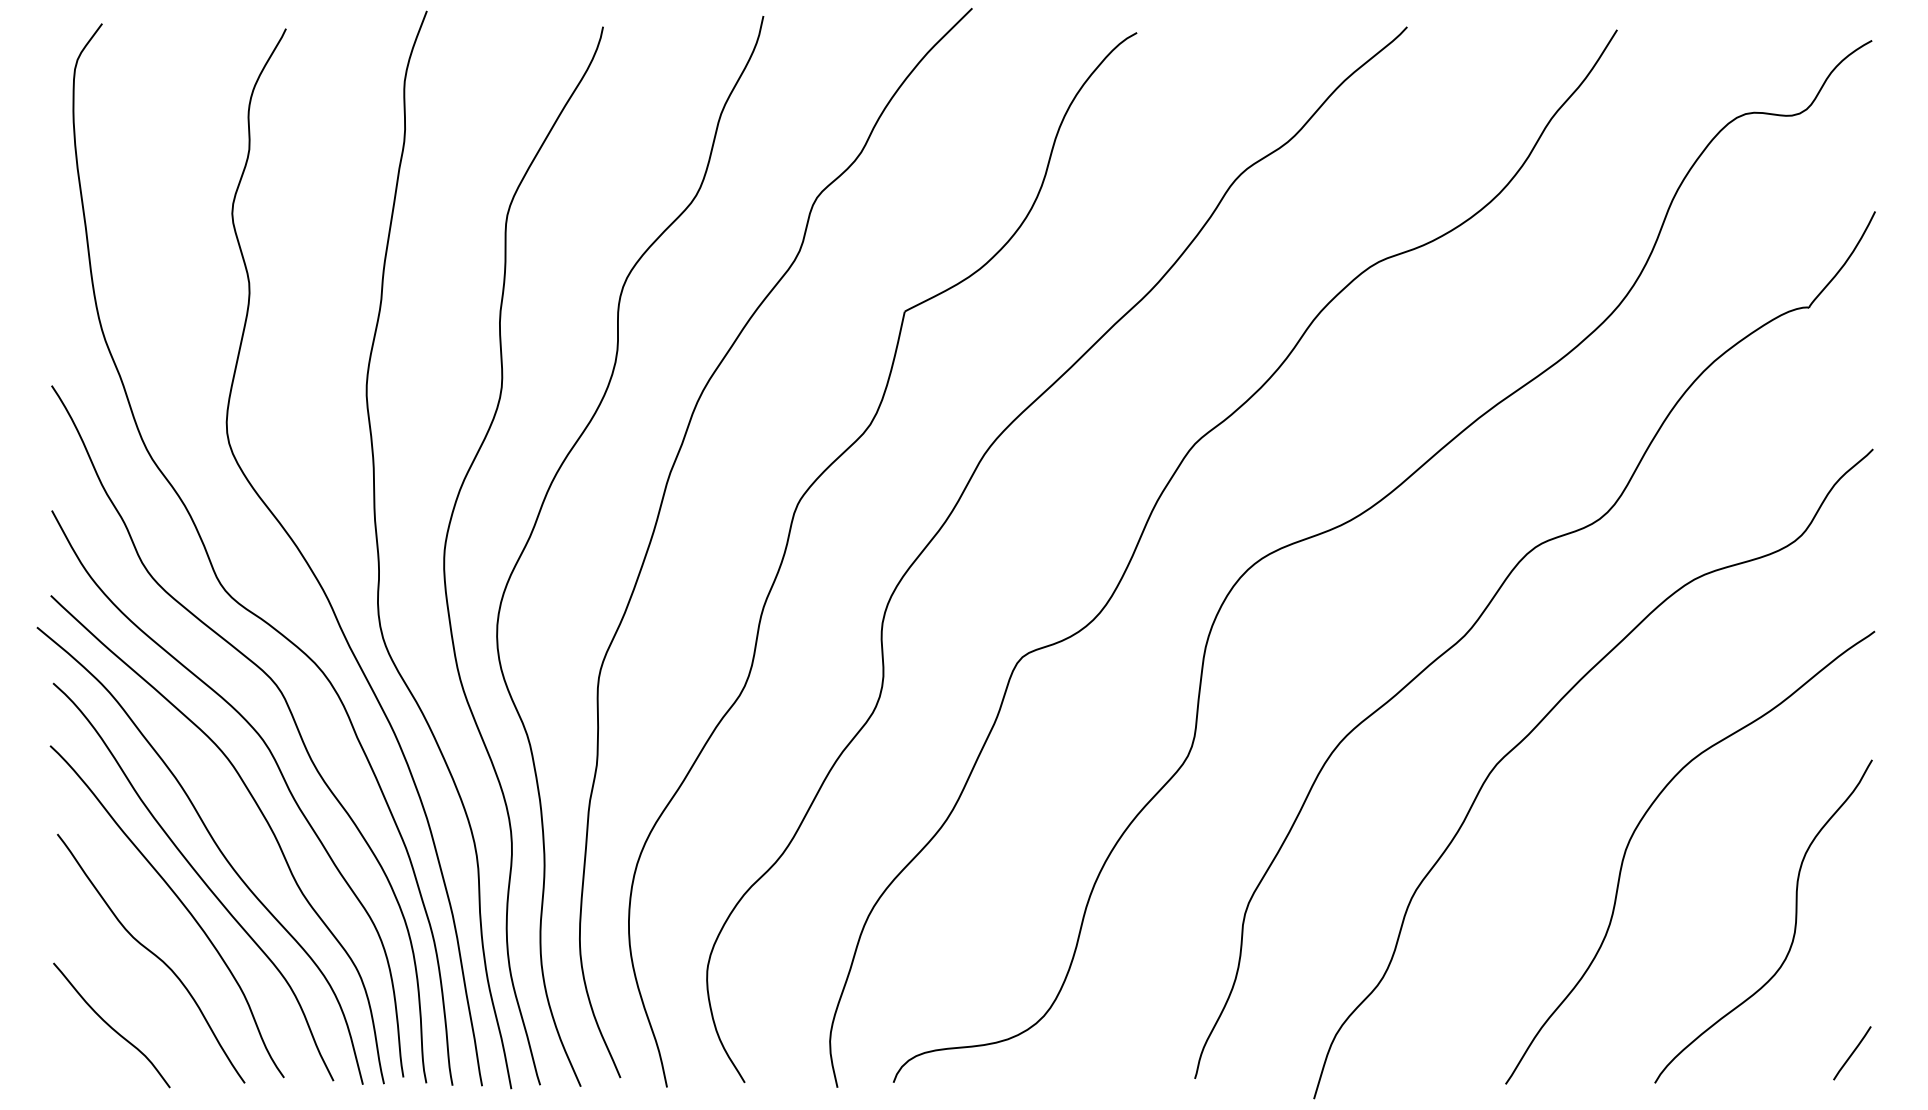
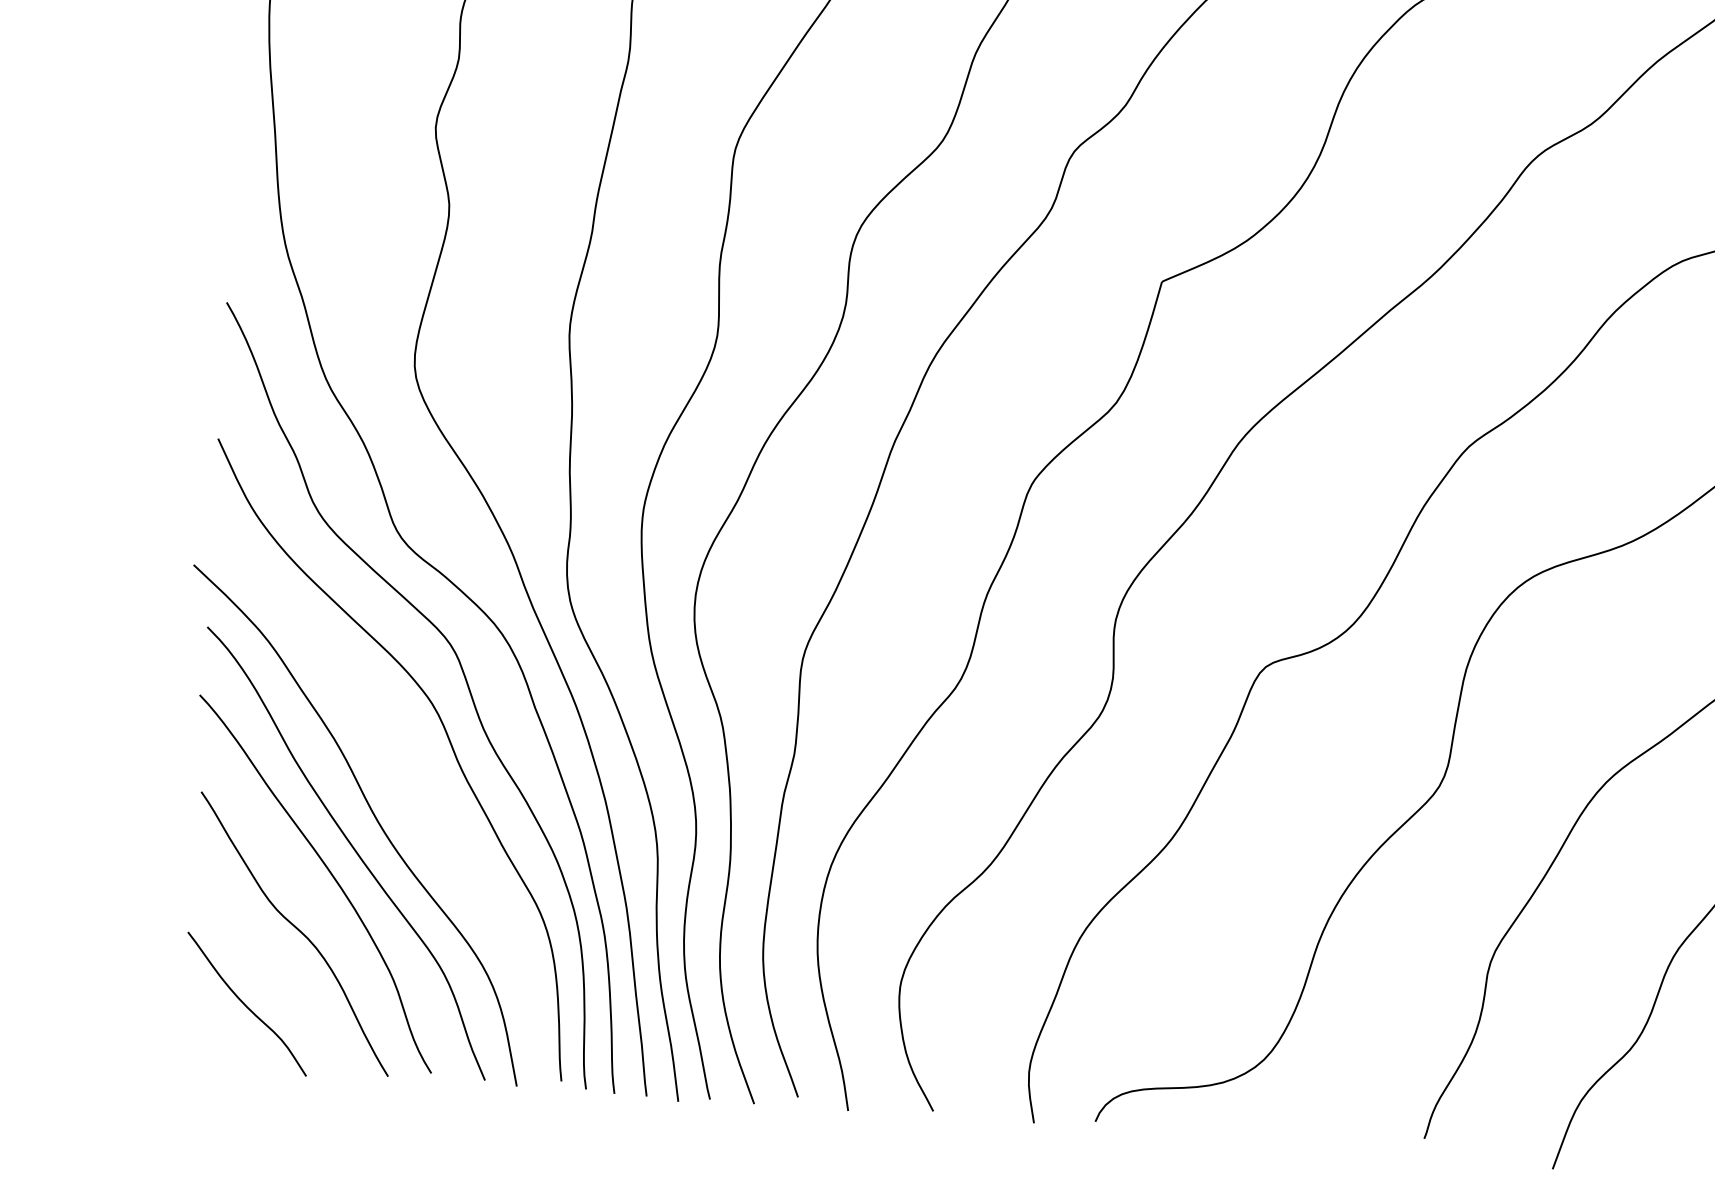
curve: (261, 814) -> (425, 784), removed

